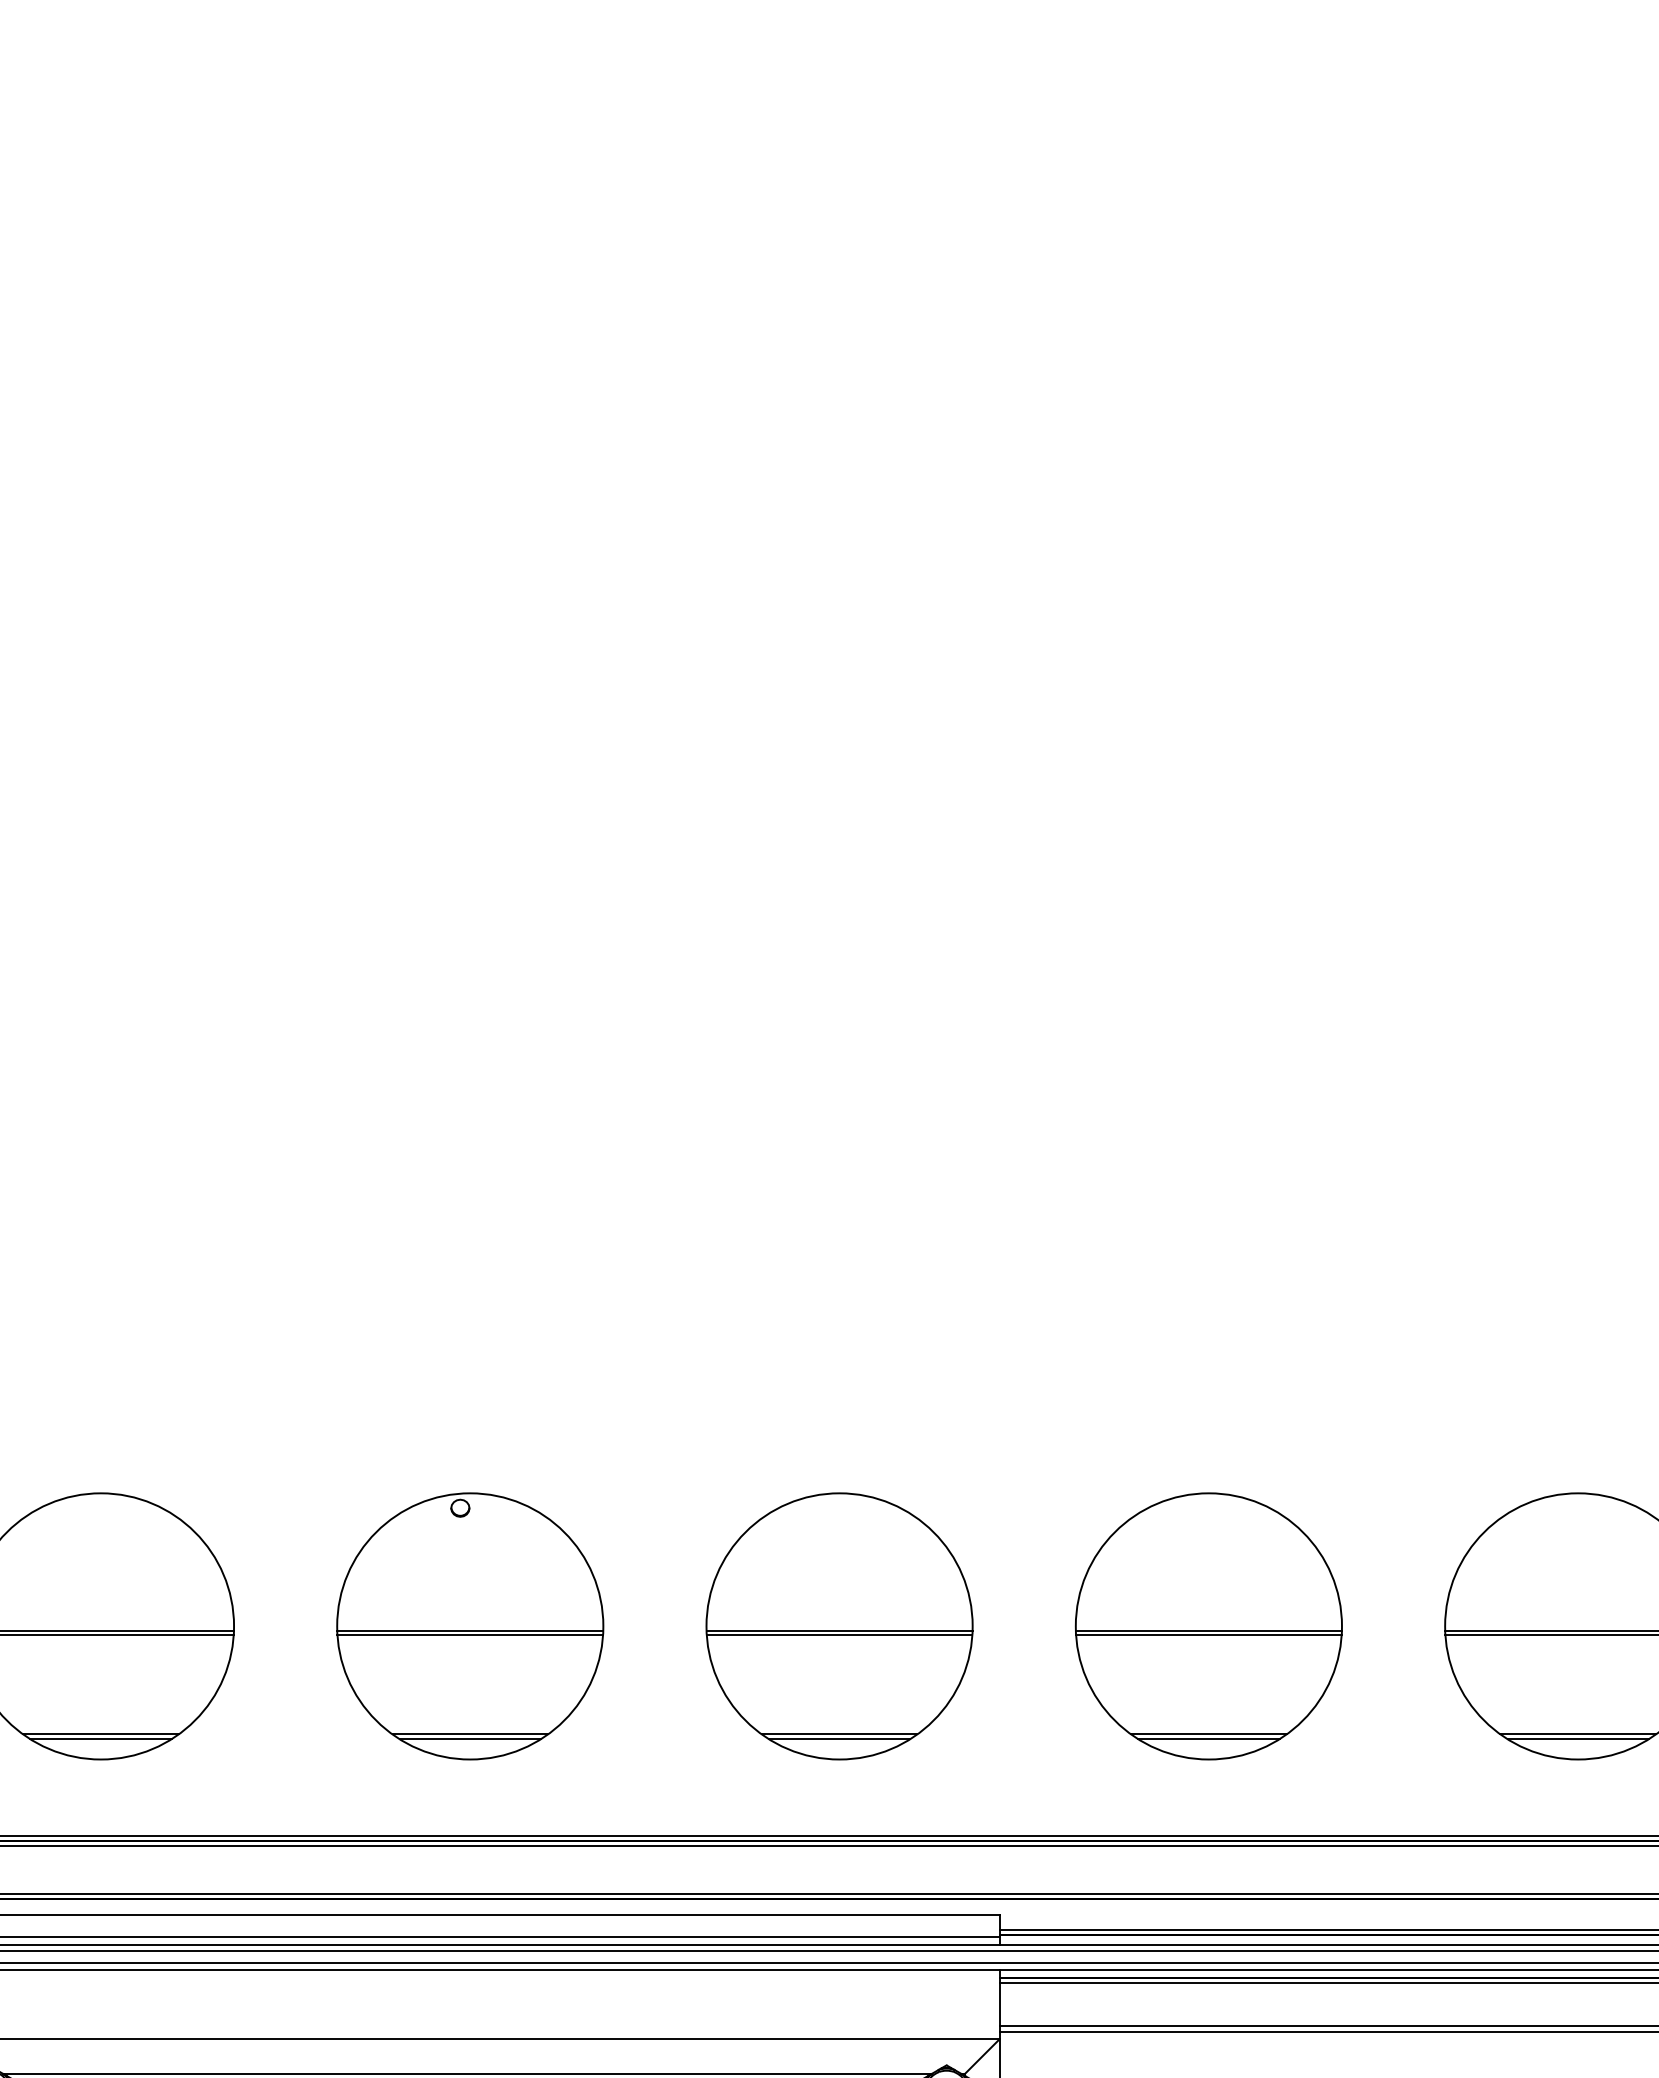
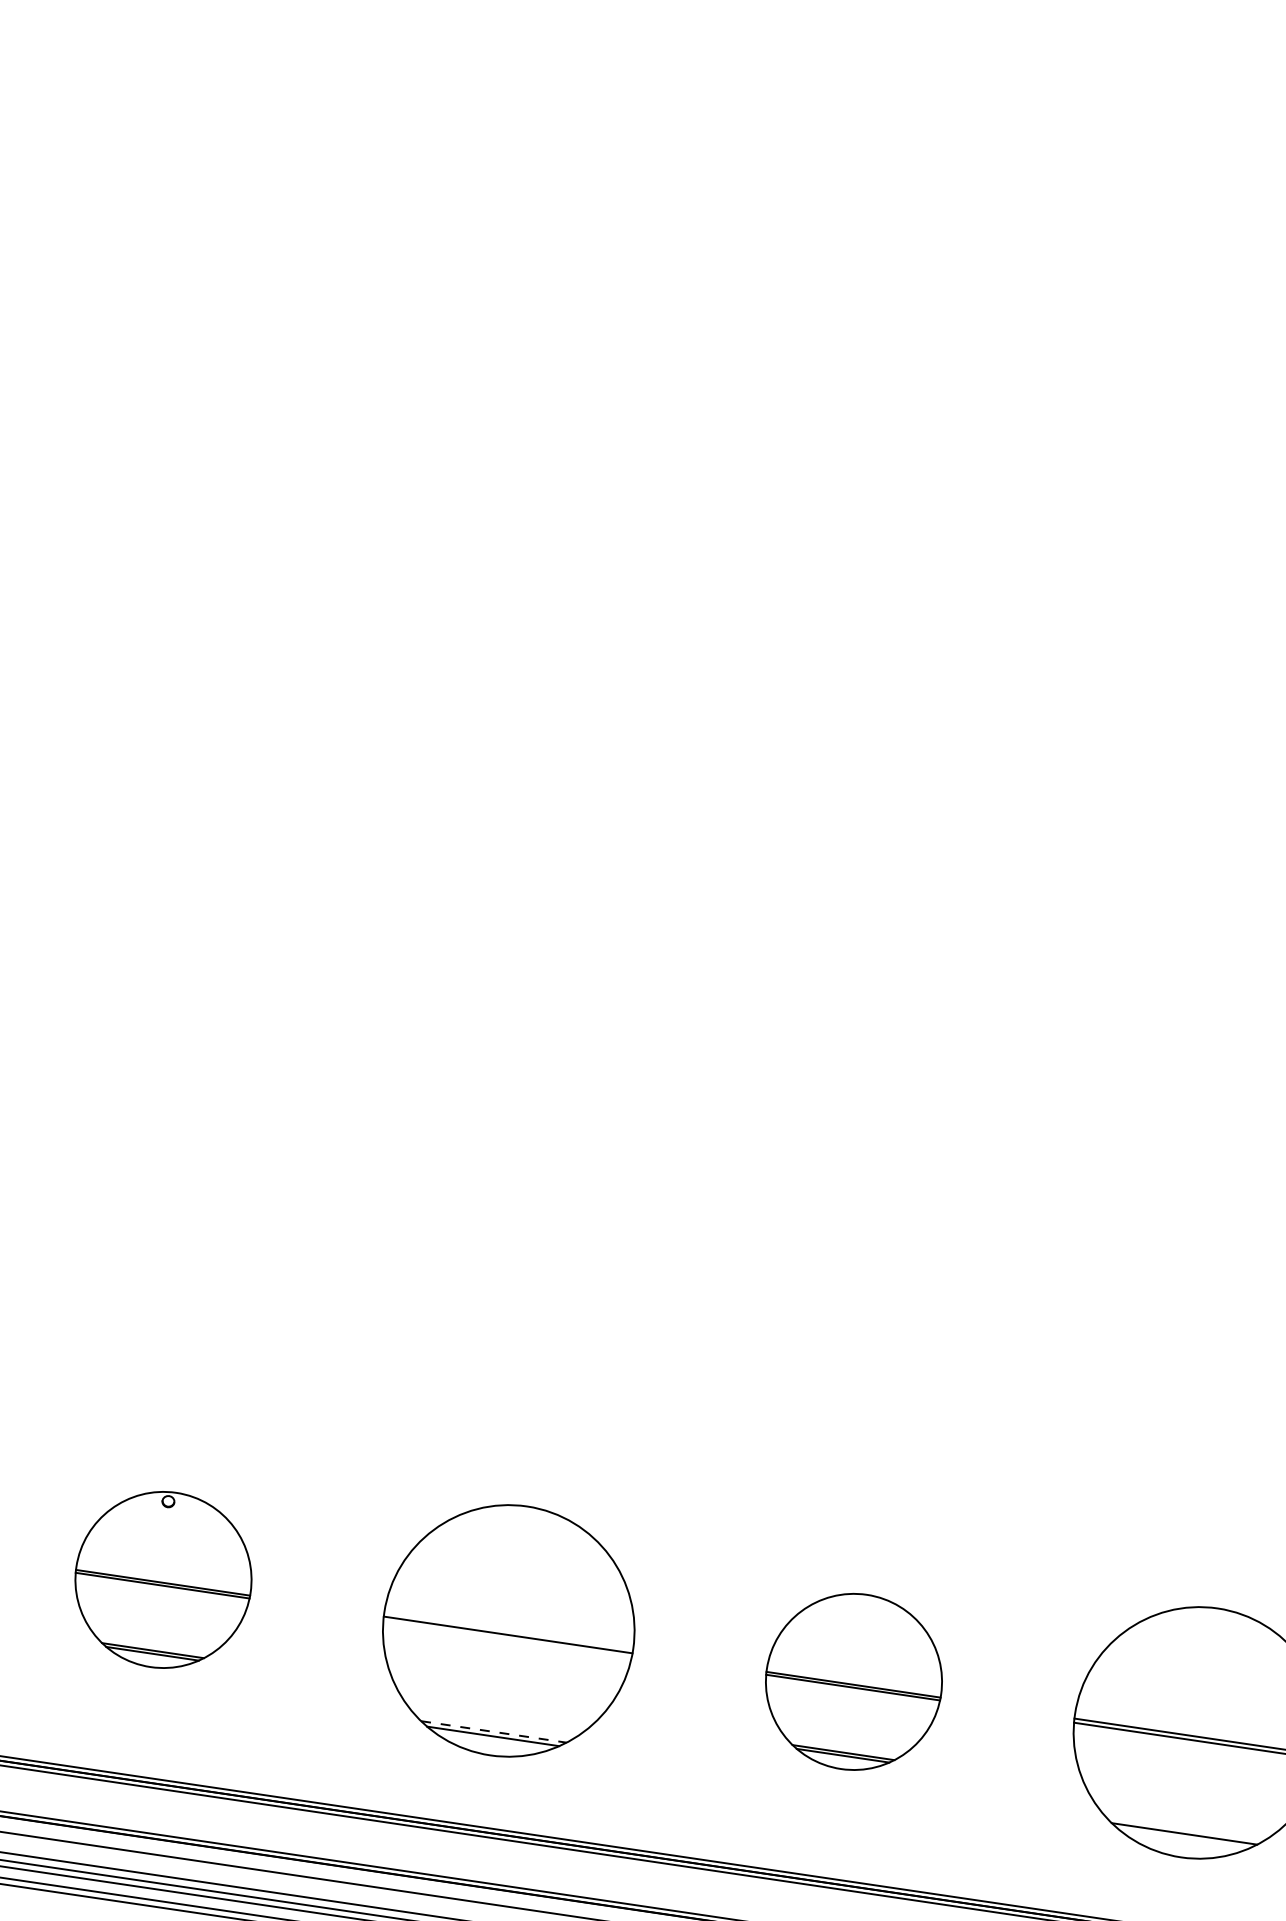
part: (470, 1626) -> (163, 1580), size x0.7
part: (1208, 1626) -> (853, 1681), size x0.7
line: (839, 1635) -> (507, 1639), removed
line: (839, 1734) -> (493, 1731), solid -> dashed
line: (1577, 1739) -> (1183, 1838), removed

